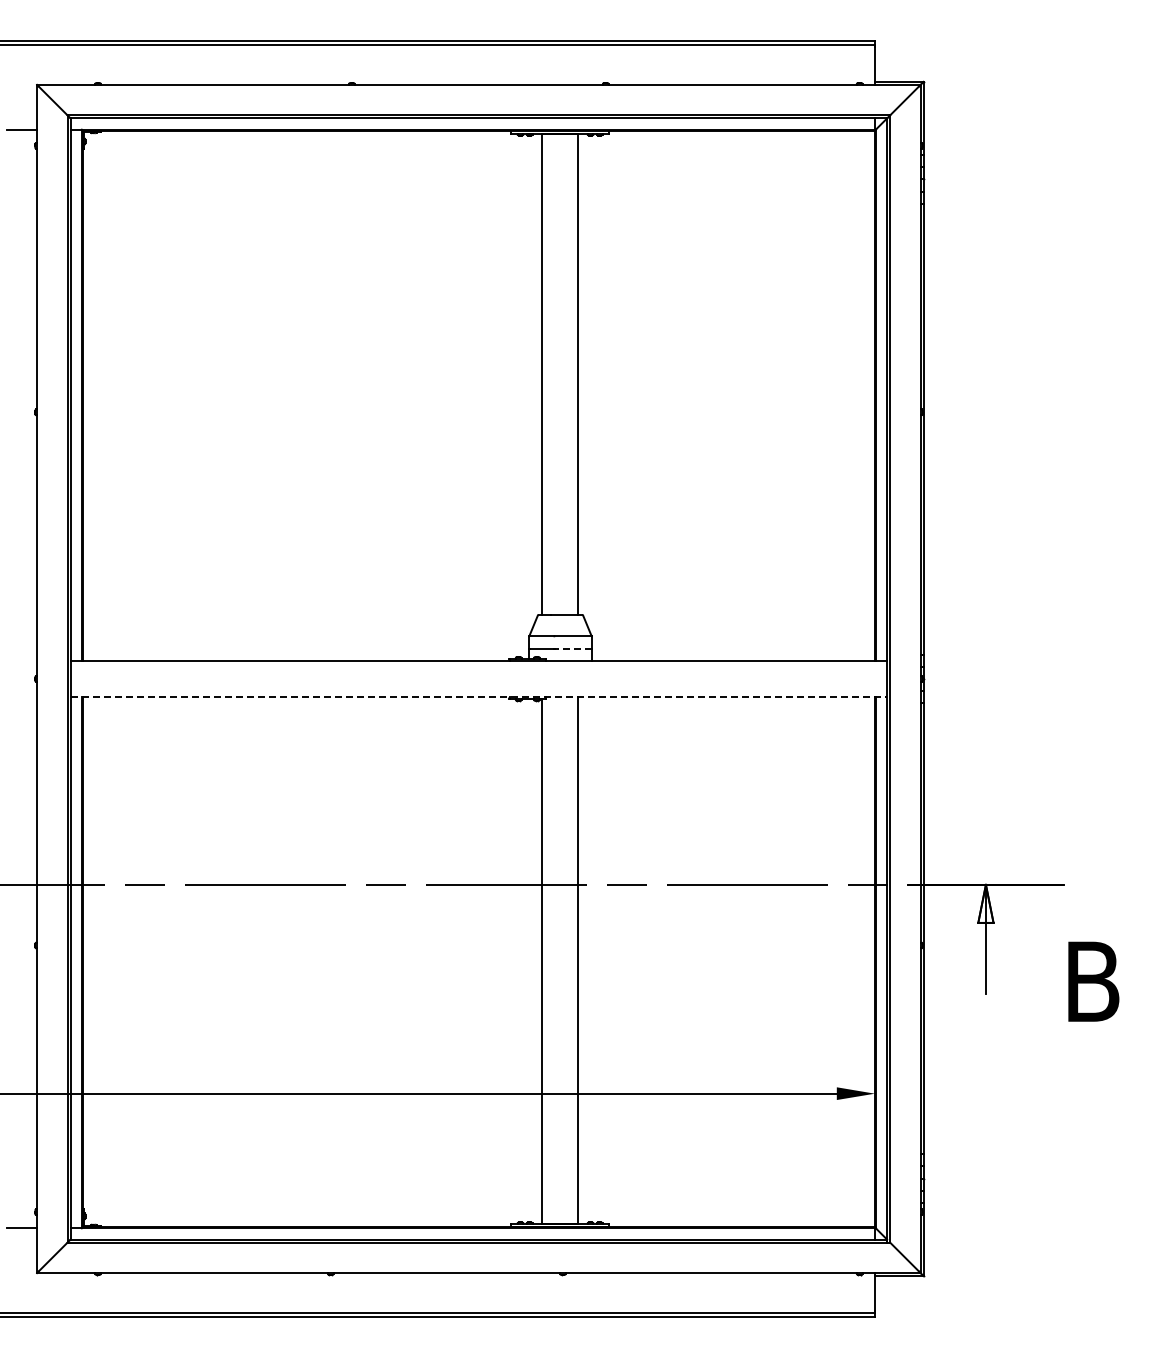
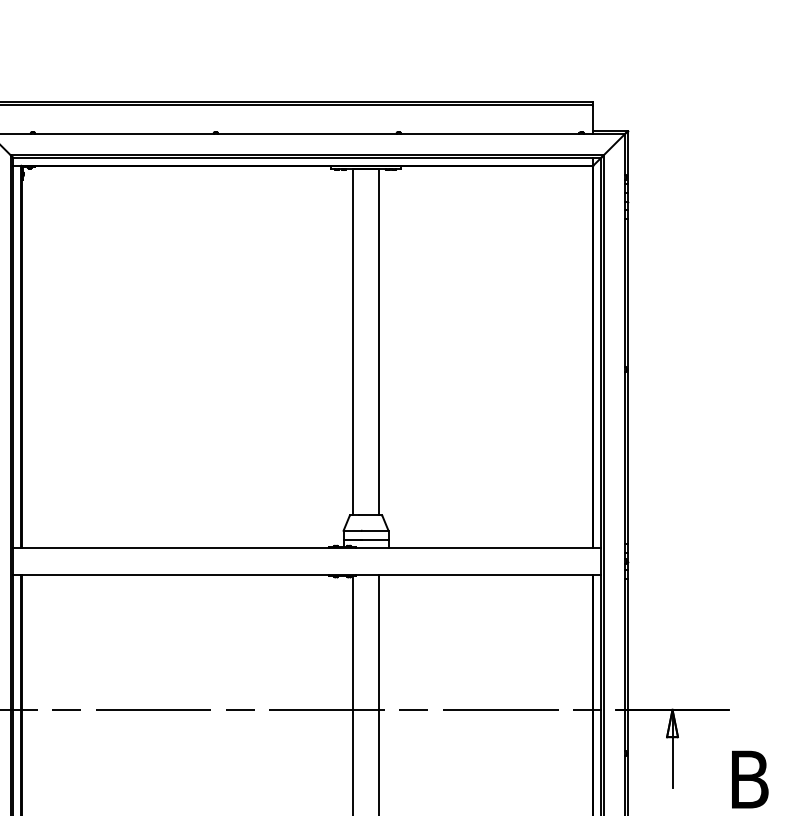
line: (572, 648) -> (374, 539), dashed -> solid
line: (479, 697) -> (307, 574), dashed -> solid

